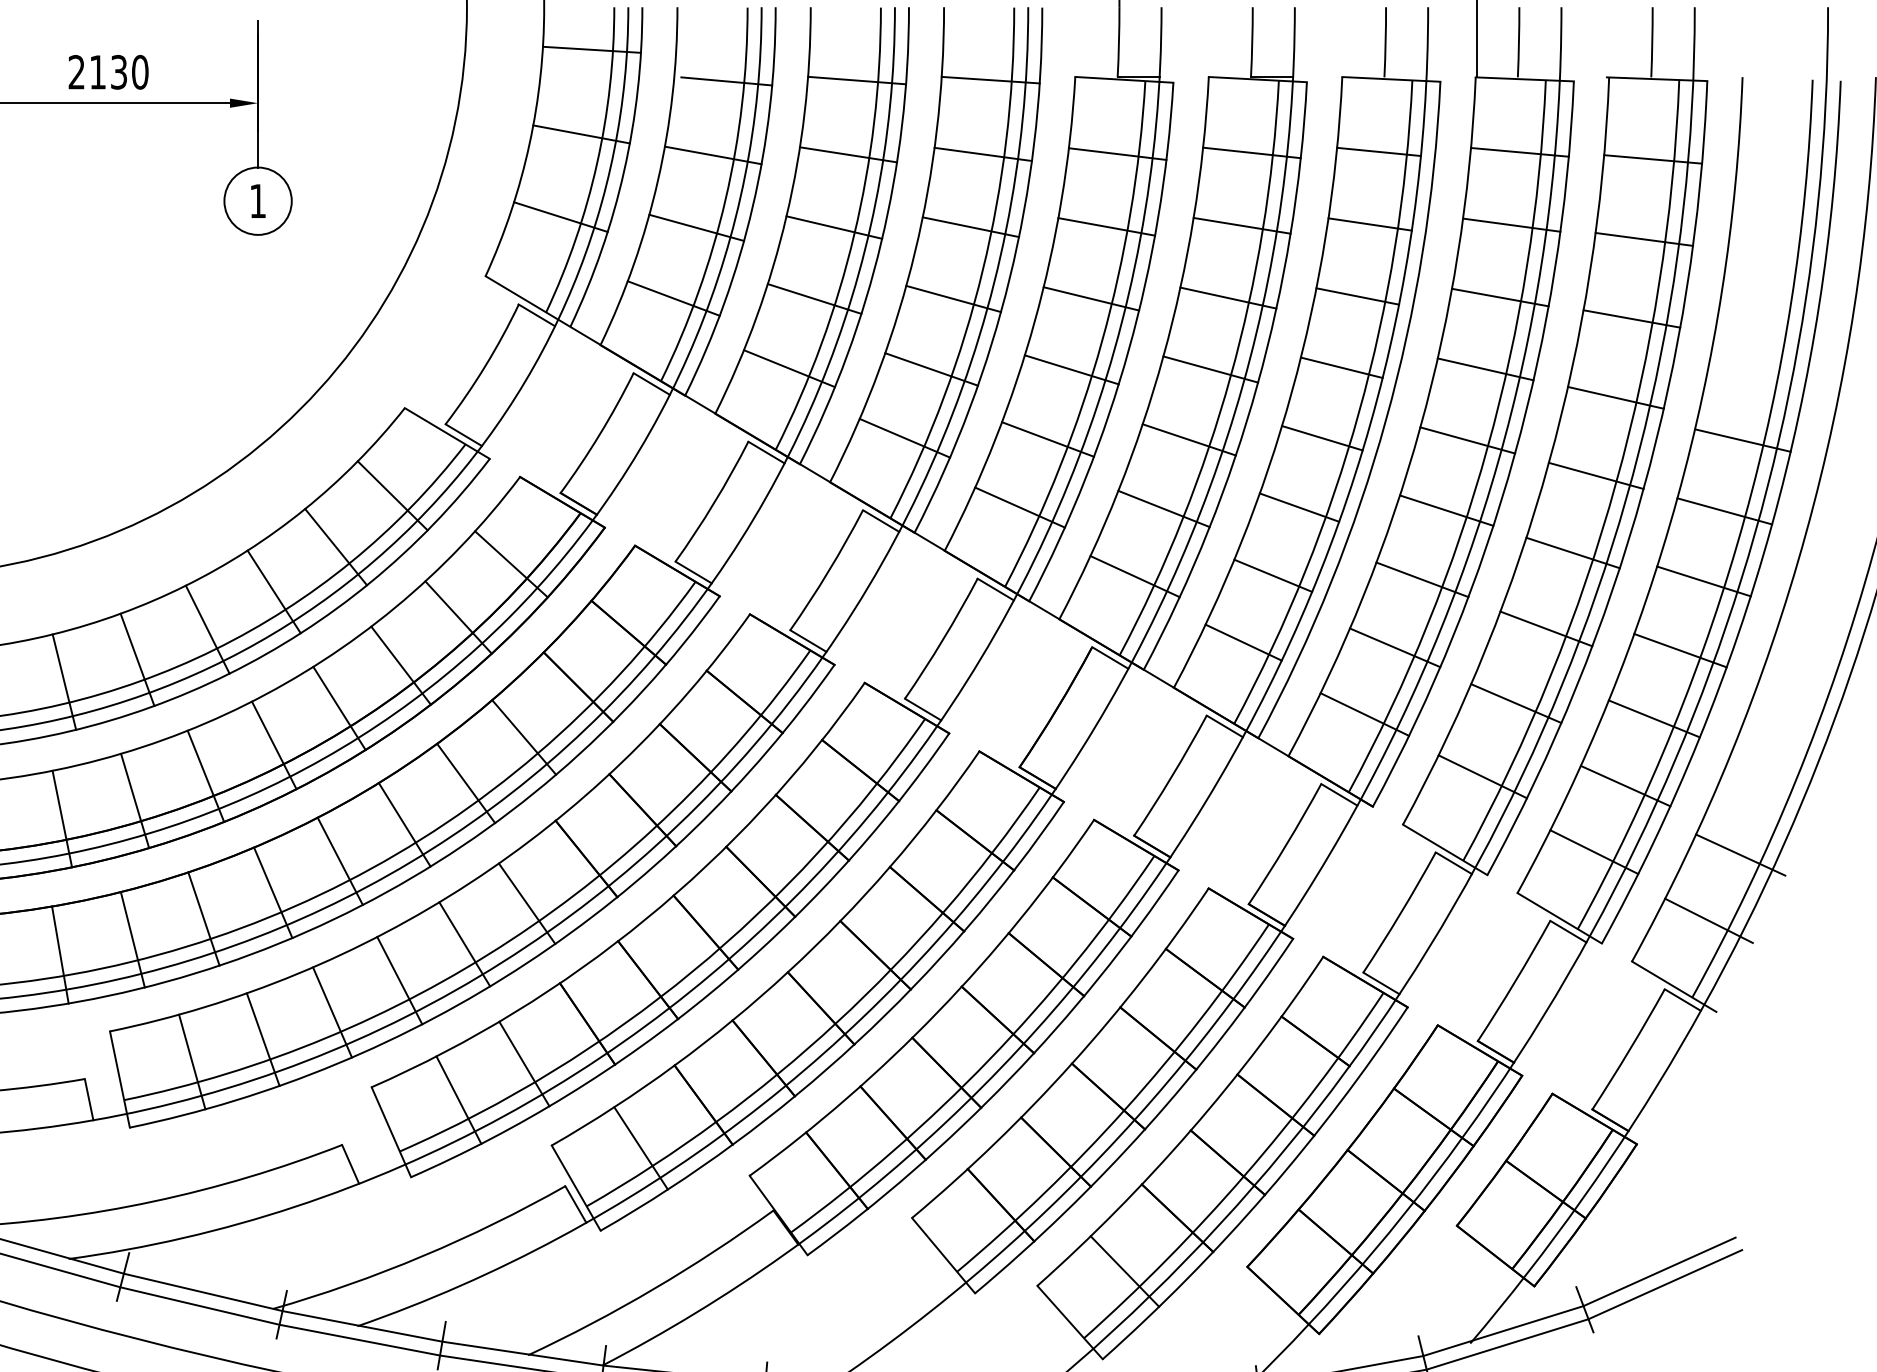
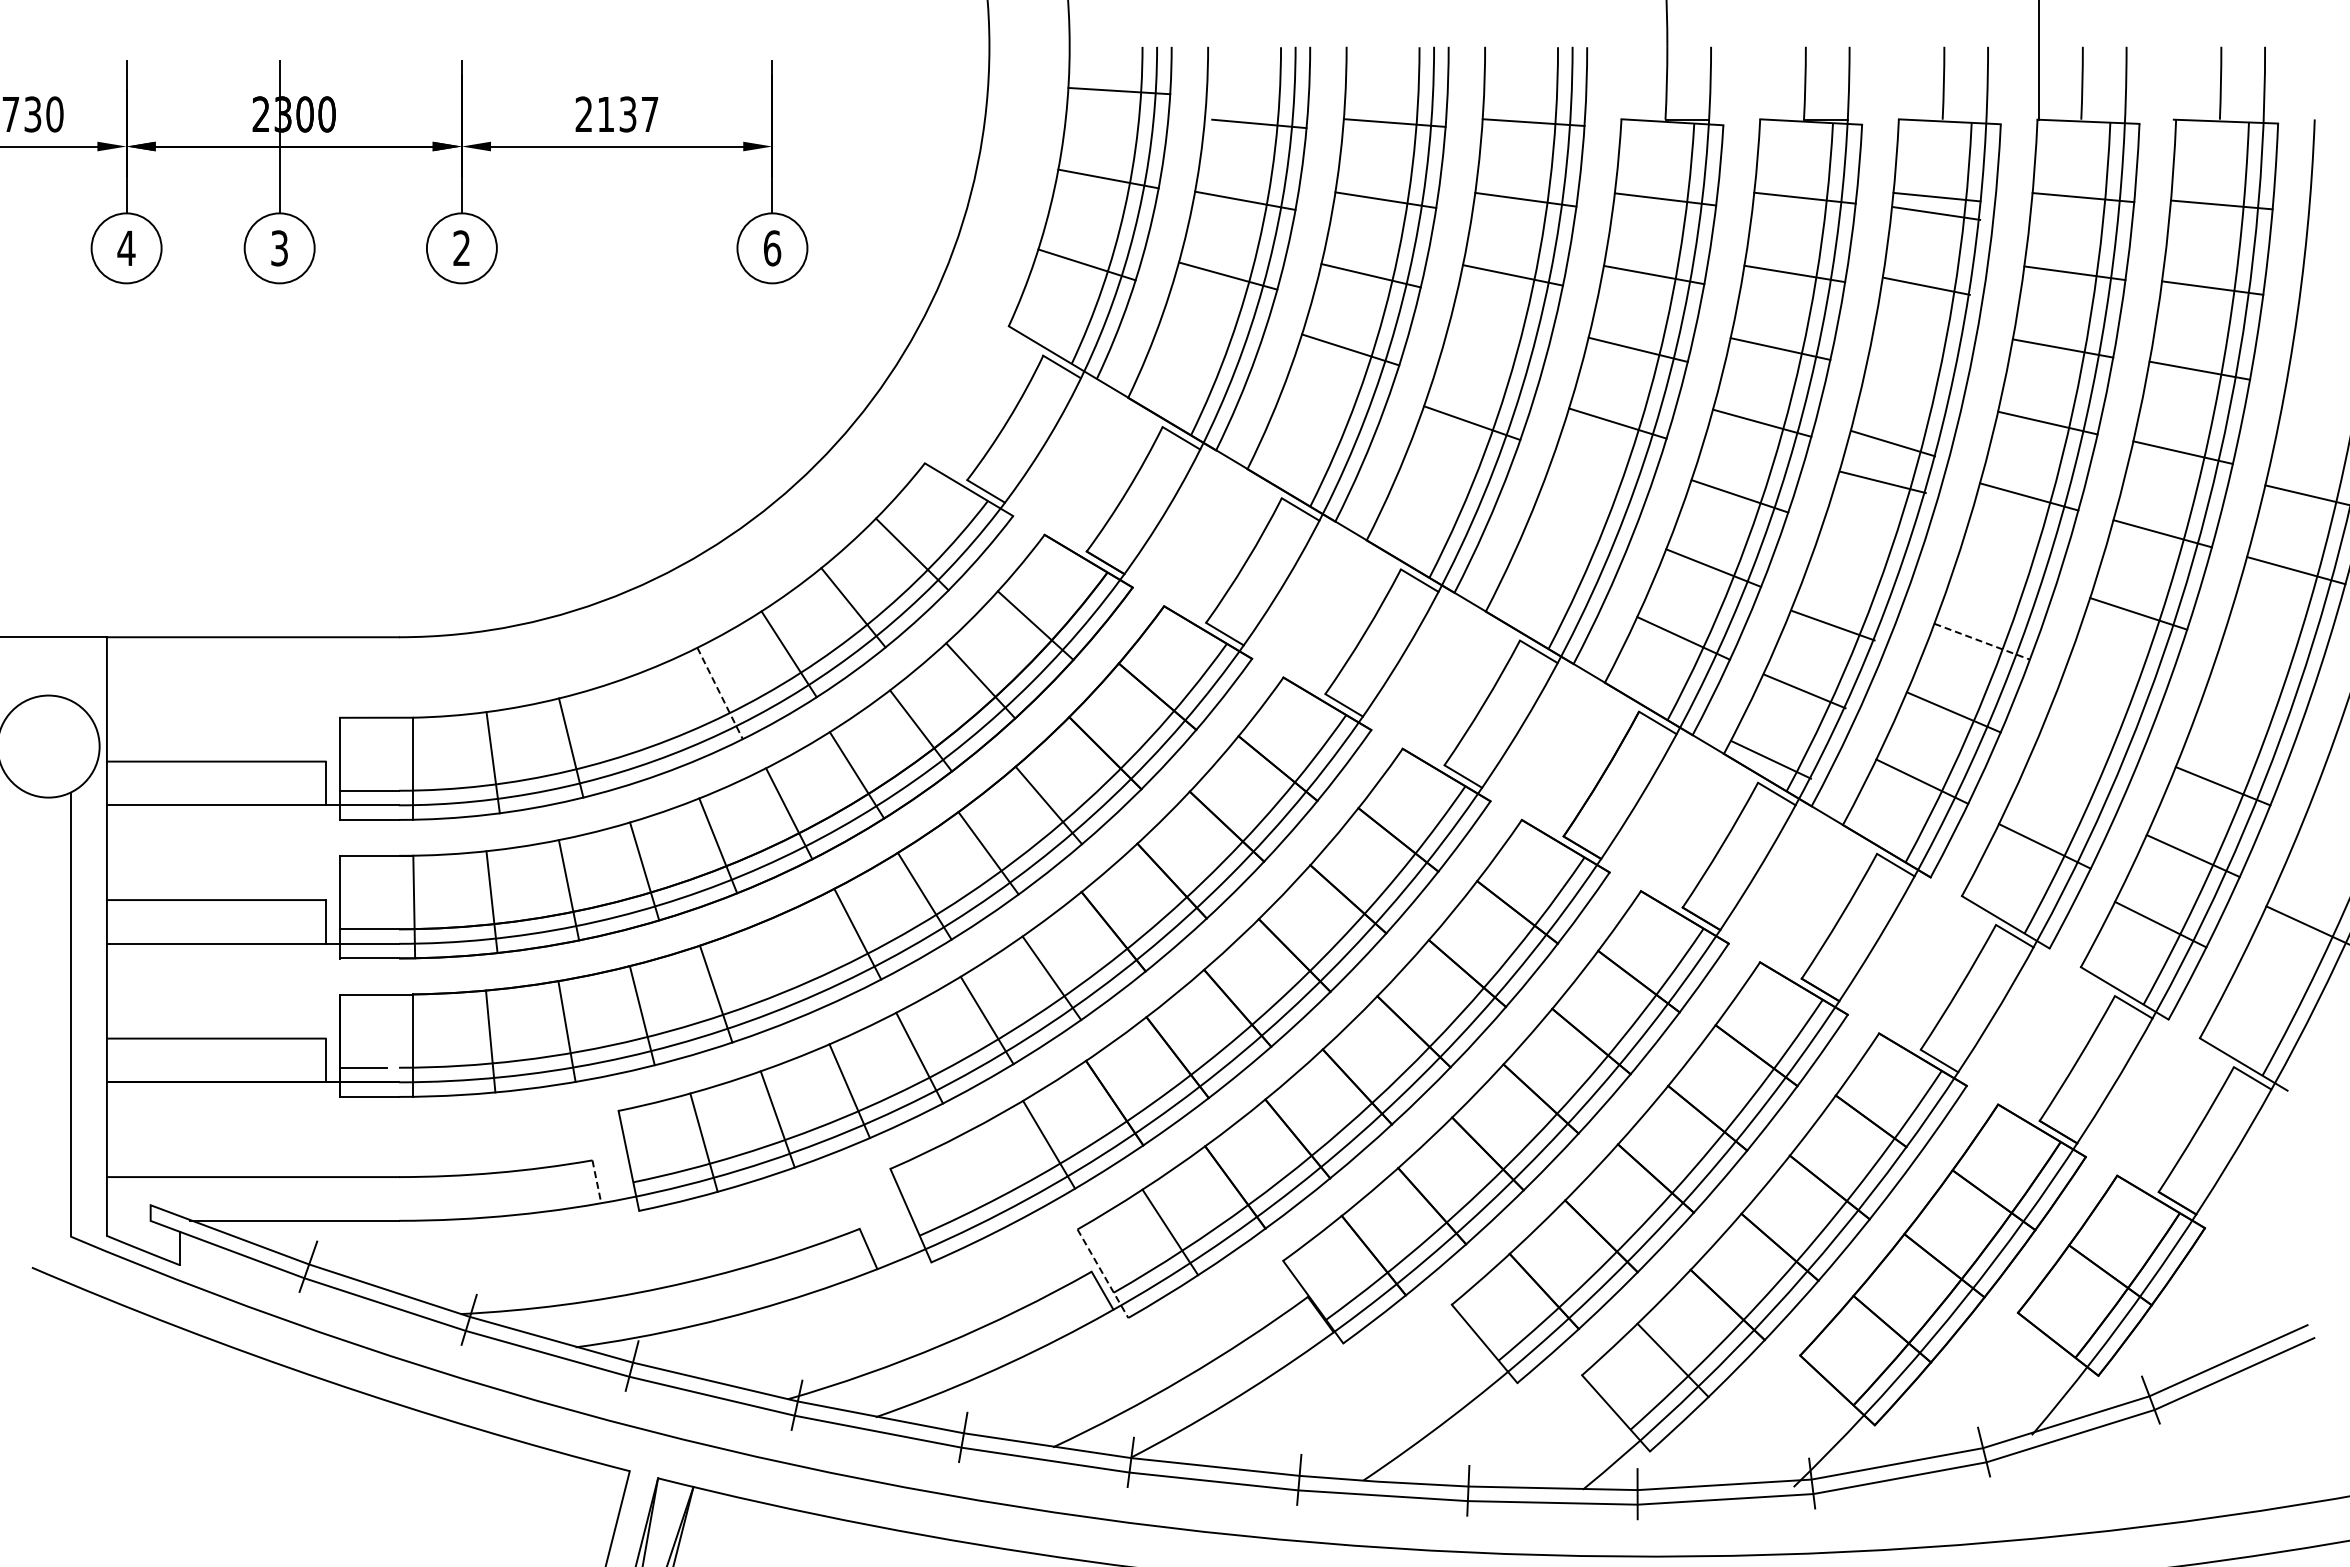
text: (139, 72) -> (649, 114), 2130 -> 2137
text: (258, 201) -> (772, 248), 1 -> 6
line: (1369, 224) -> (1936, 213), moved
line: (1357, 295) -> (1926, 285), moved
line: (673, 298) -> (1204, 349), removed
line: (953, 298) -> (1494, 349), removed
line: (1340, 367) -> (1882, 482), moved
line: (789, 368) -> (1324, 422), removed
line: (904, 438) -> (1444, 494), removed
line: (1322, 438) -> (1893, 443), moved
line: (1047, 439) -> (1592, 495), removed
line: (1019, 507) -> (1563, 566), removed
line: (1299, 507) -> (1833, 625), moved
line: (1445, 510) -> (2006, 569), removed
line: (1272, 575) -> (1804, 691), moved
line: (1422, 579) -> (1982, 641), solid -> dashed
line: (1703, 580) -> (2274, 642), removed
line: (1545, 628) -> (2110, 692), removed
line: (208, 629) -> (720, 693), solid -> dashed
line: (1242, 642) -> (1770, 759), moved
line: (1680, 650) -> (2250, 715), removed
line: (136, 659) -> (646, 724), removed
line: (1516, 703) -> (2079, 770), removed
line: (273, 892) -> (788, 966), removed
line: (1708, 921) -> (2279, 996), removed
line: (88, 1099) -> (596, 1181), solid -> dashed
line: (458, 1099) -> (980, 1181), removed
line: (576, 1188) -> (1103, 1274), solid -> dashed

